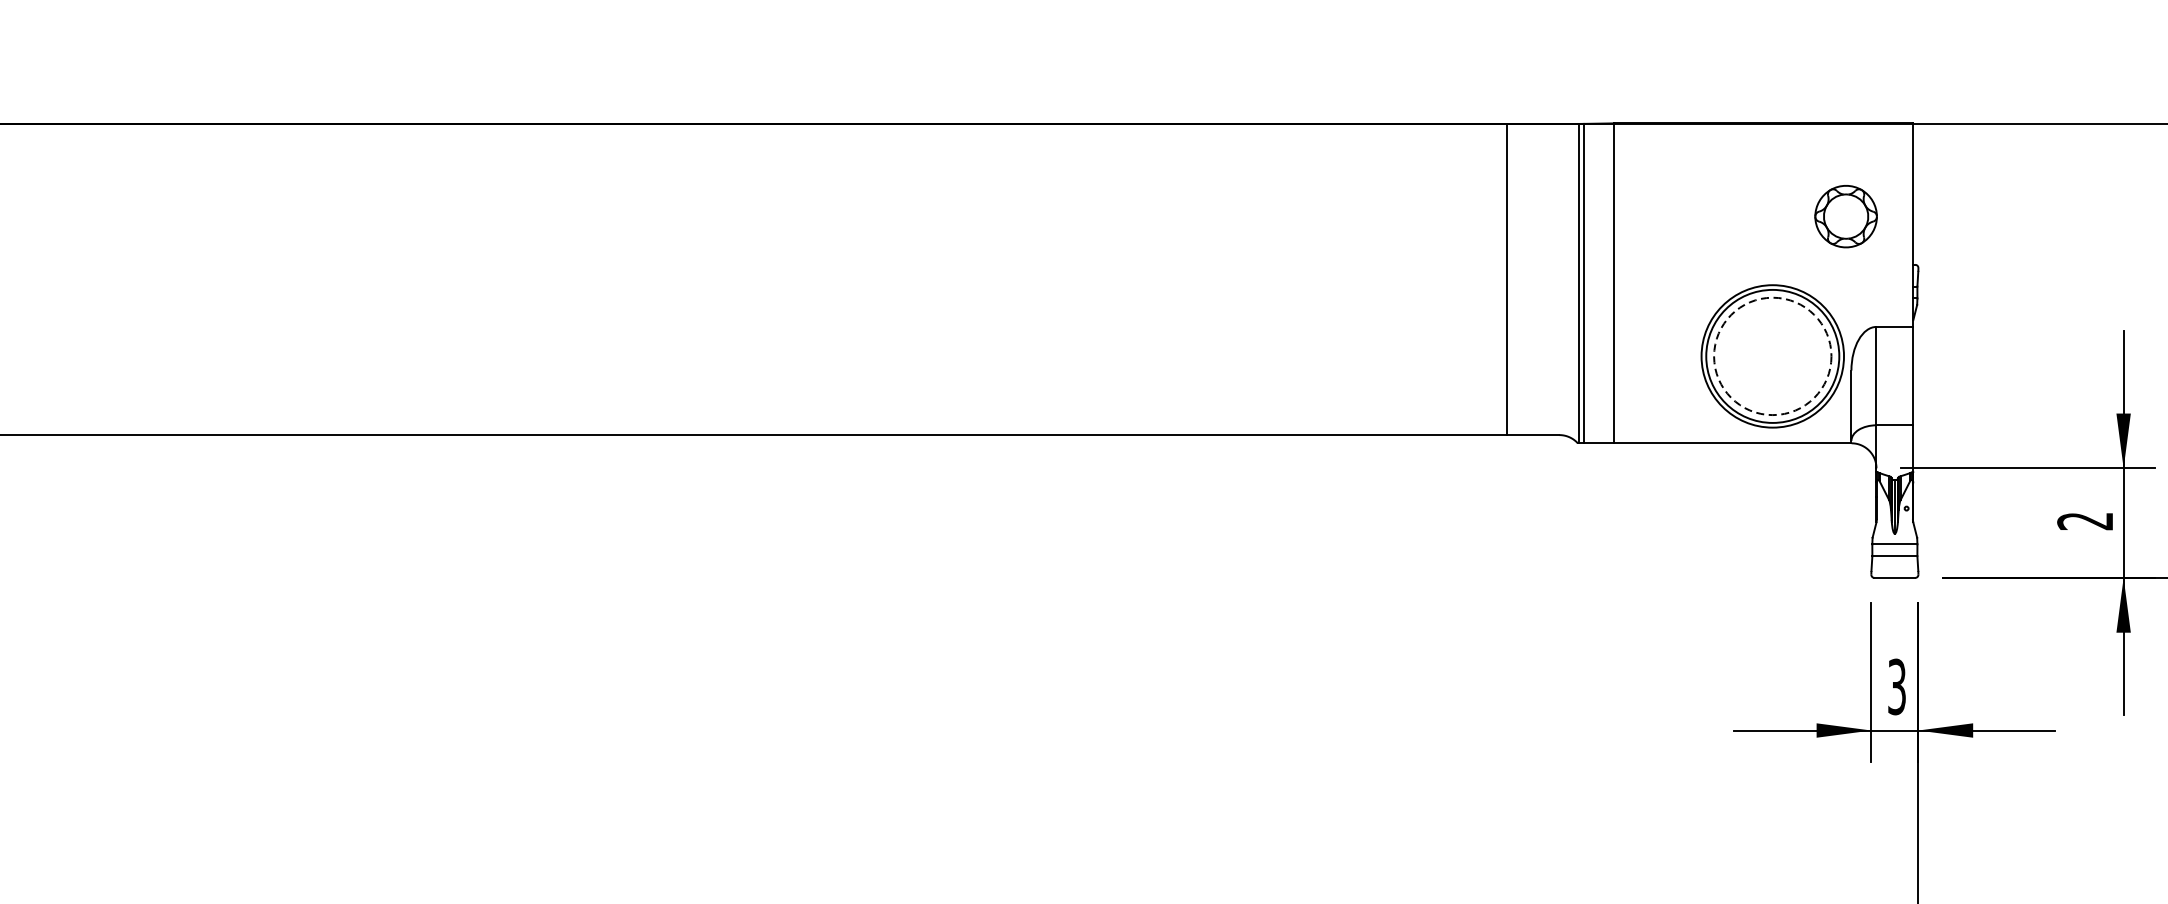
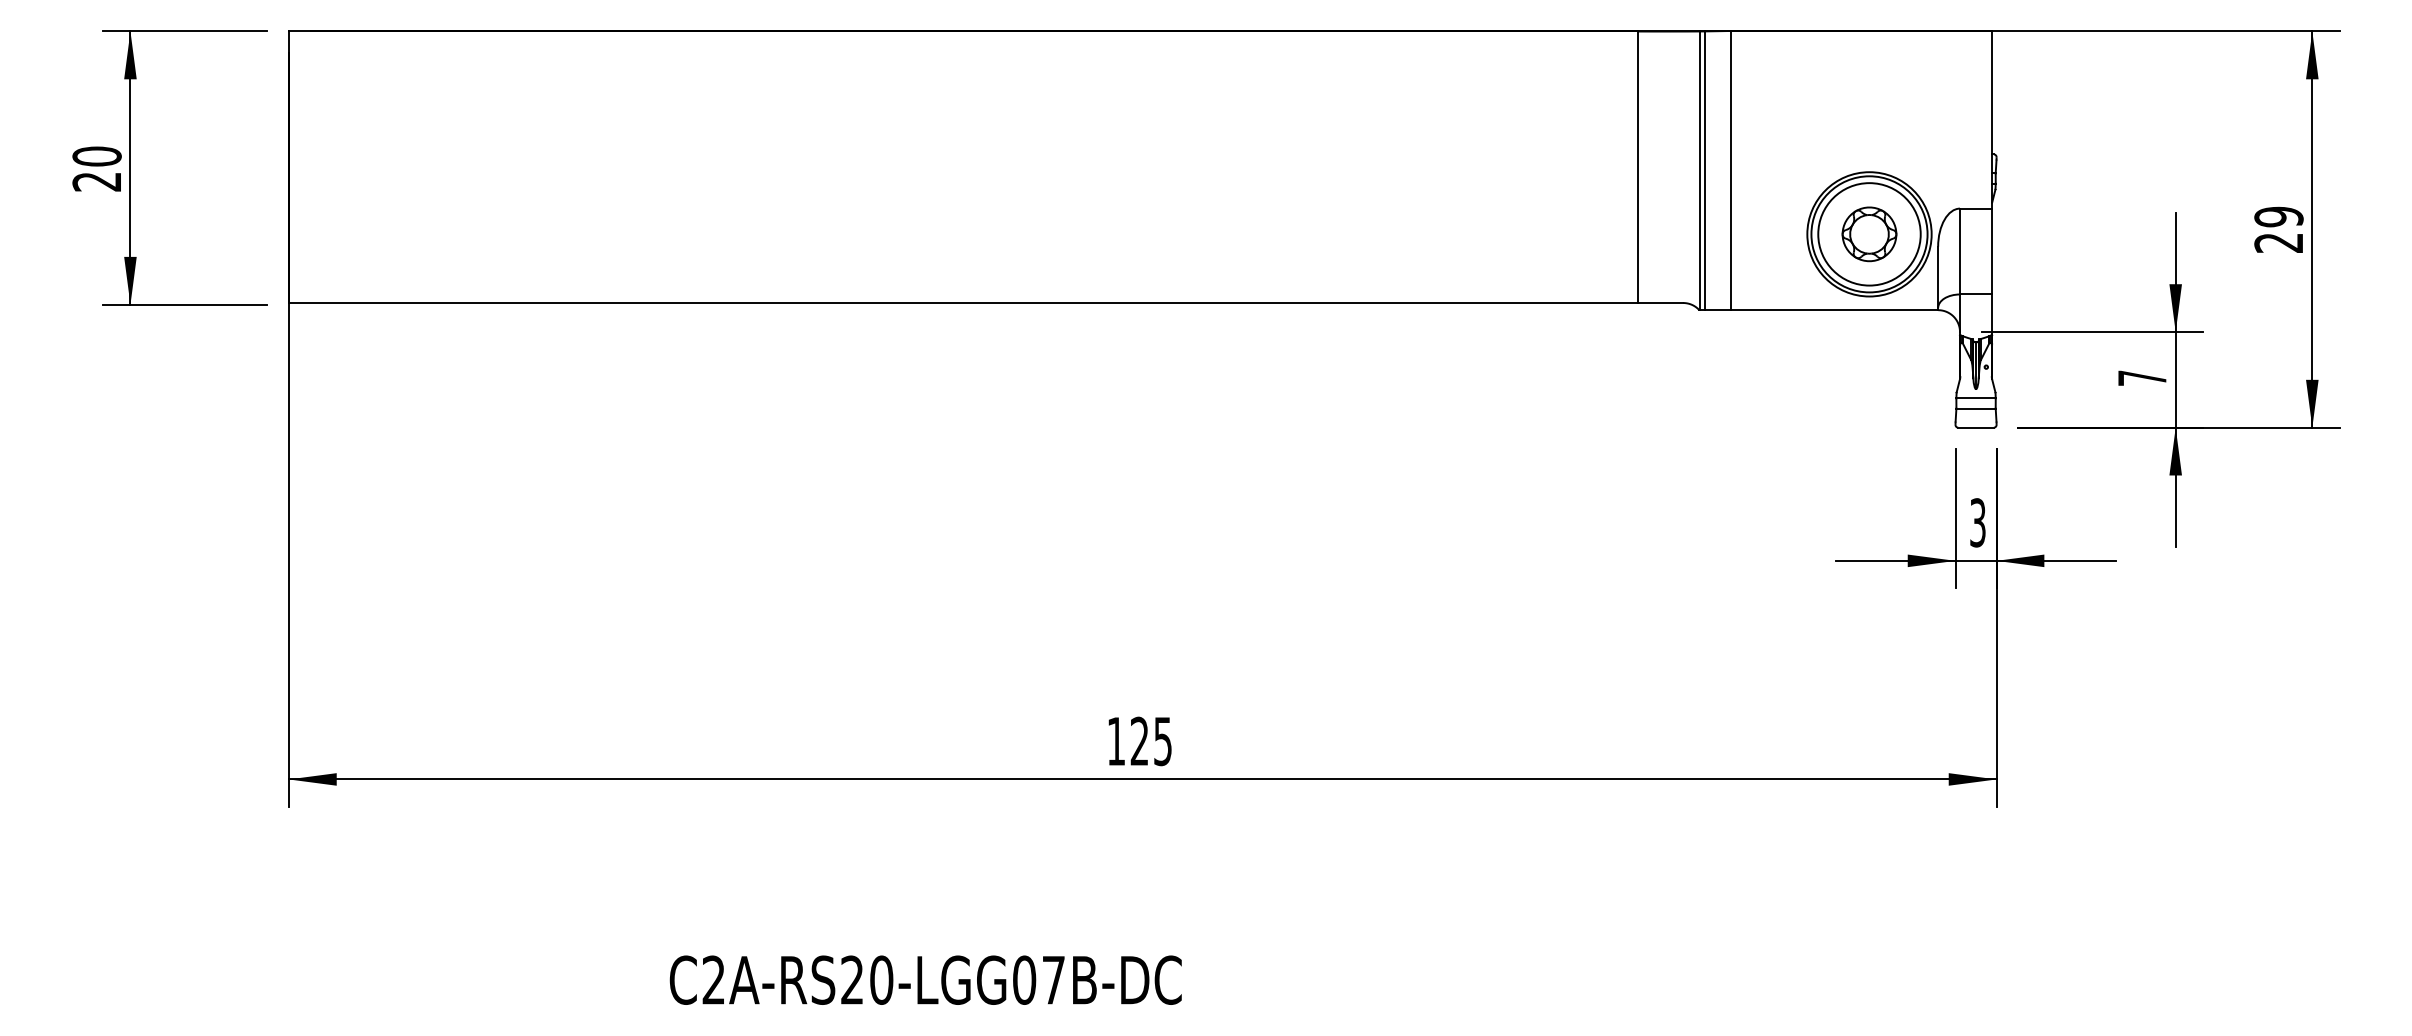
part: (1846, 216) -> (1869, 234), moved
circle: (1772, 356) -> (1869, 234), dashed -> solid
text: (2084, 520) -> (2141, 377), 2 -> 7

